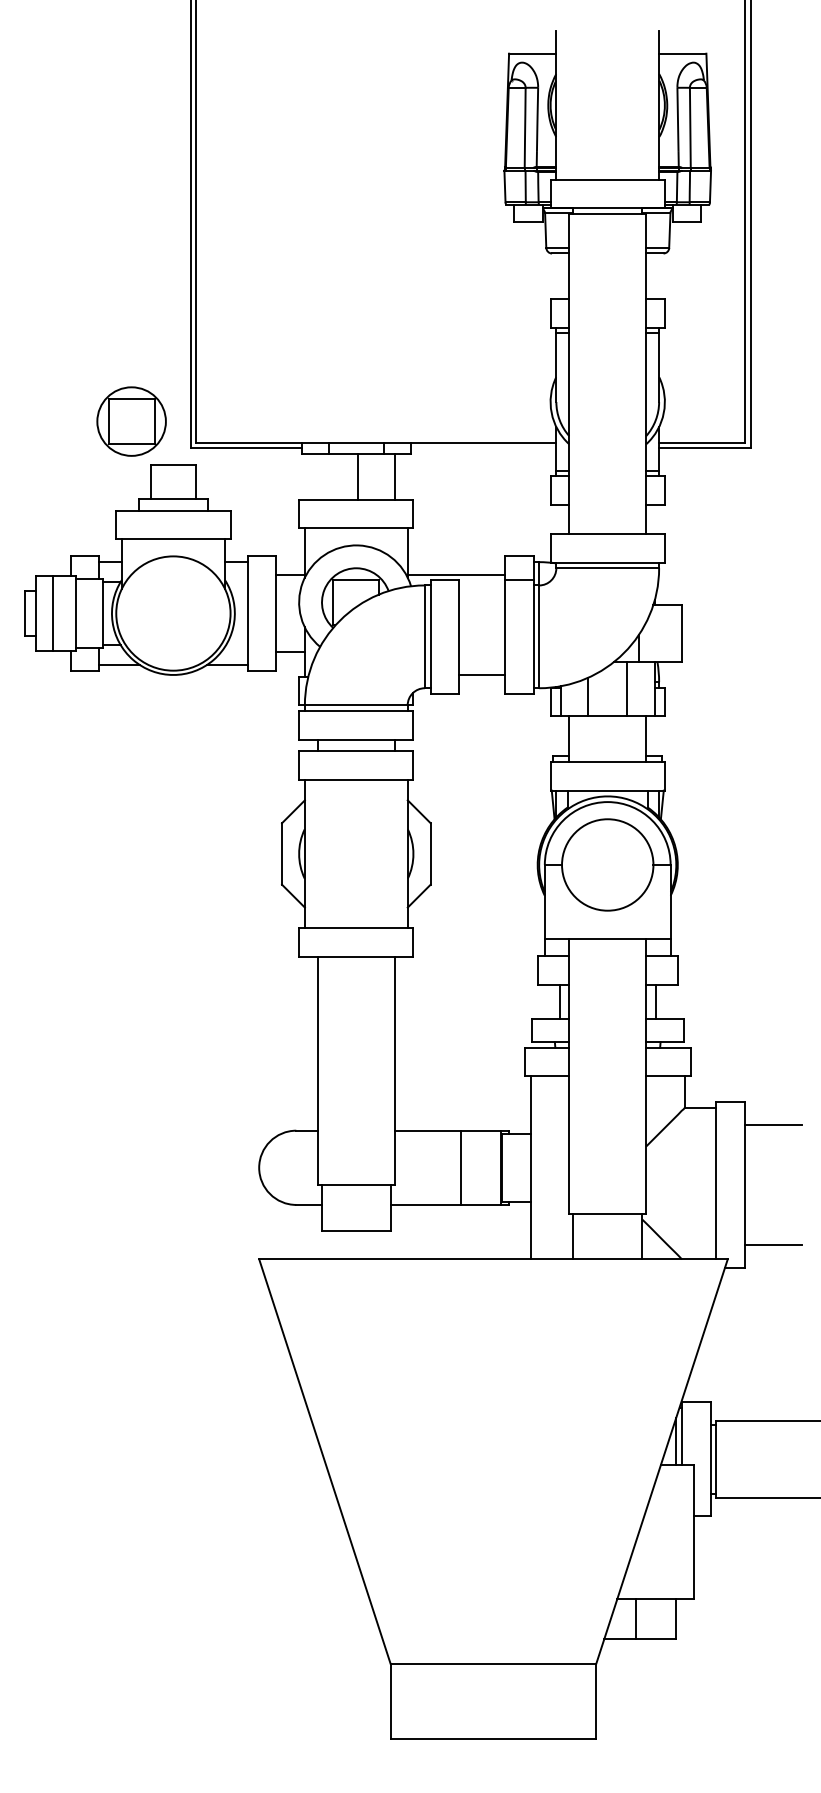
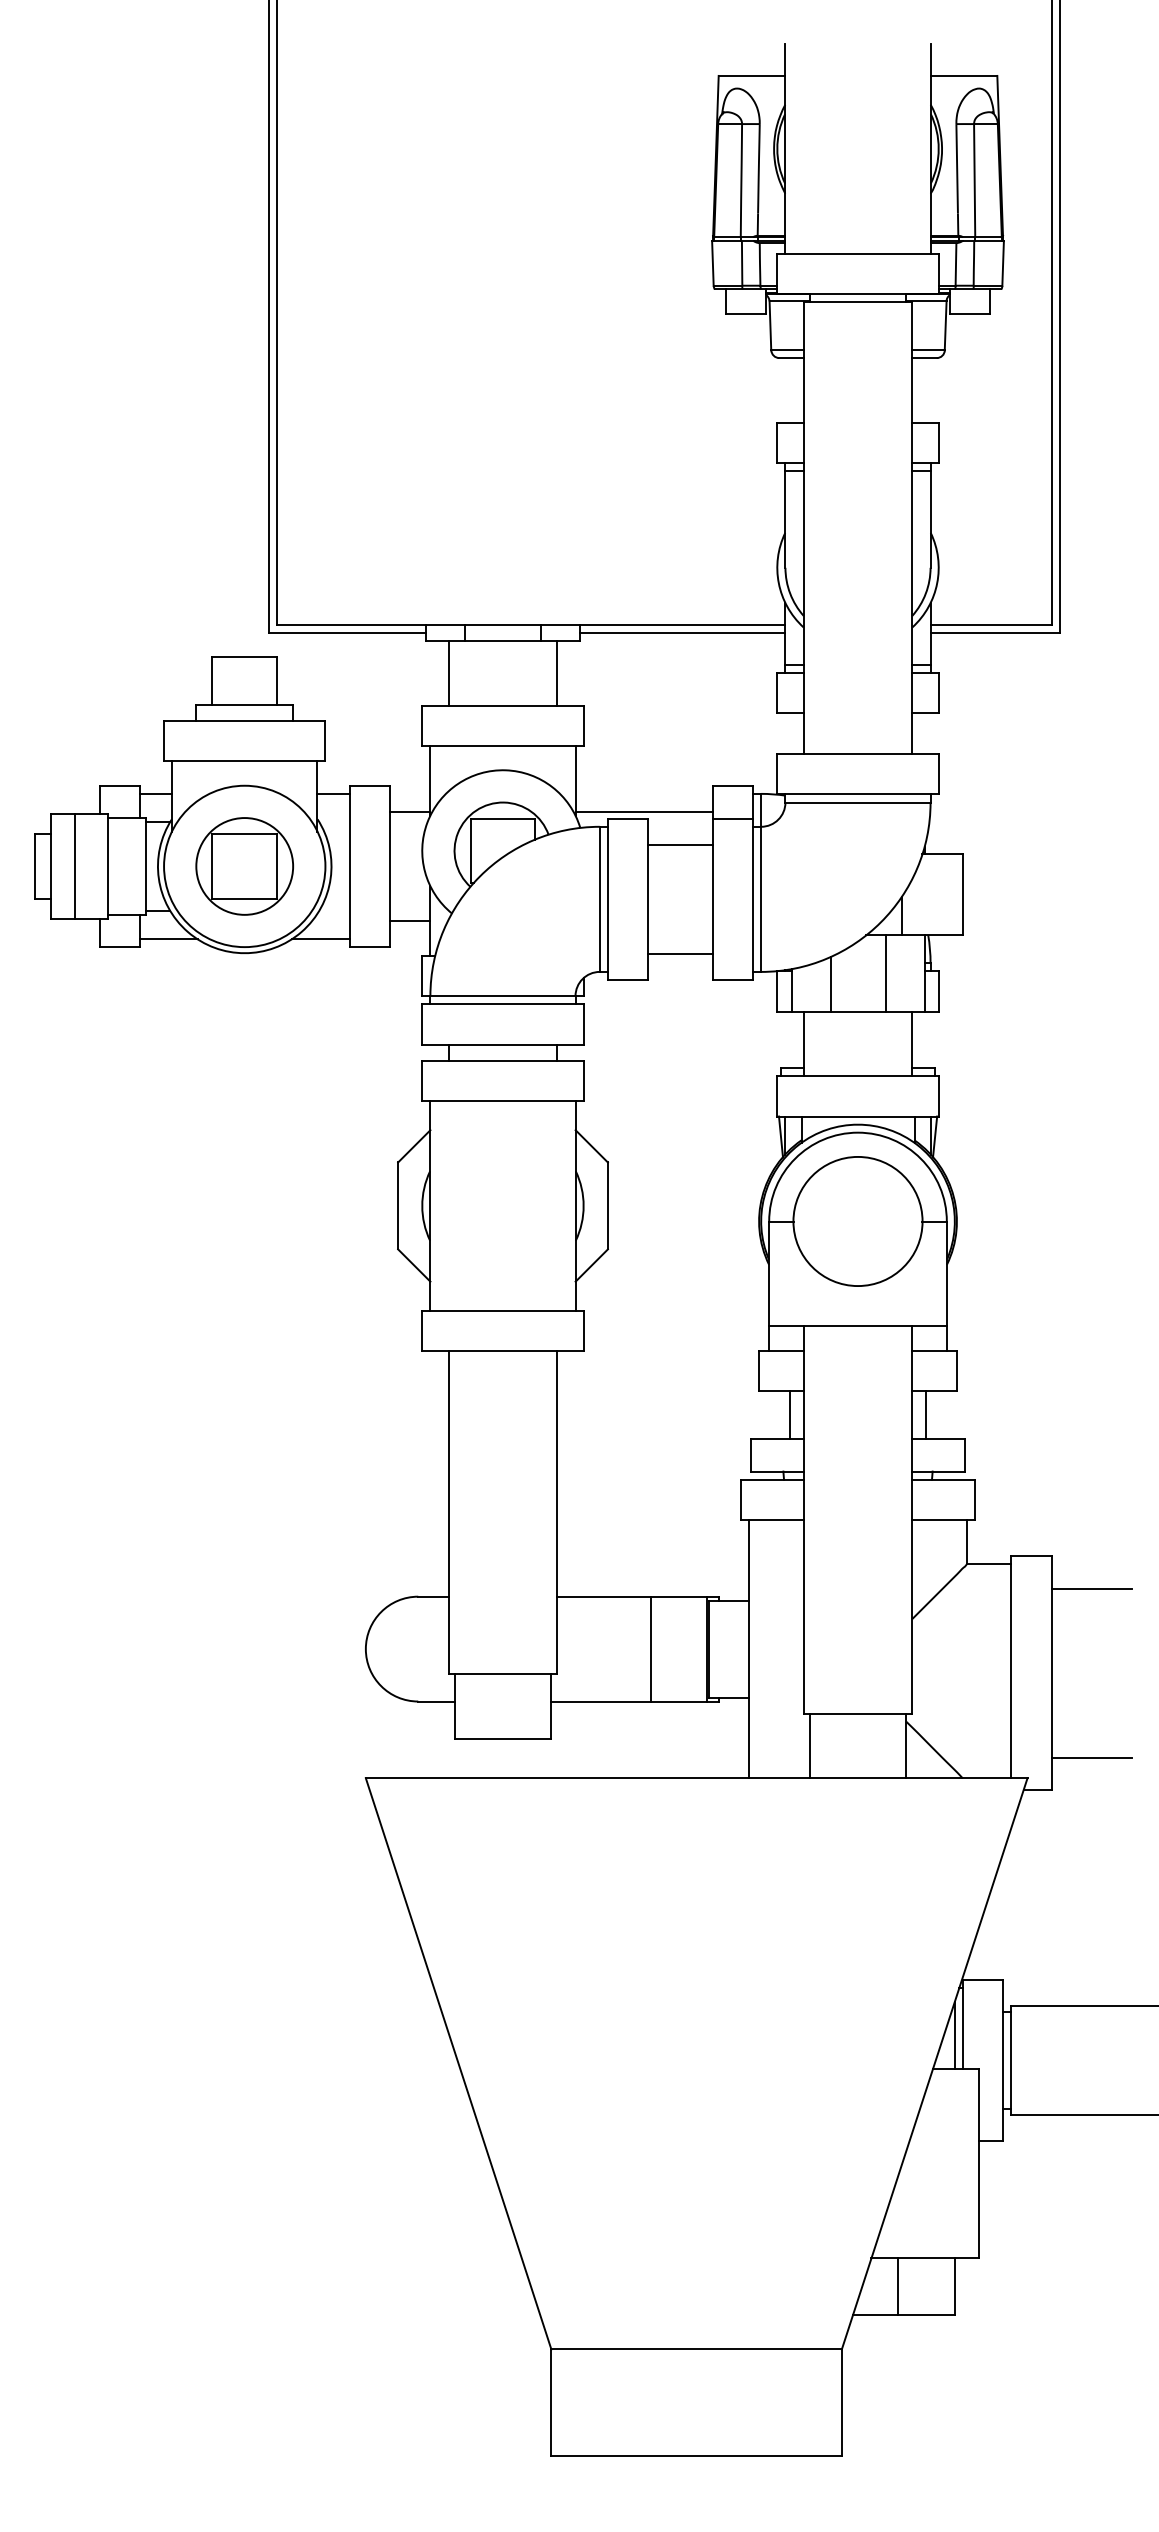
part: (131, 421) -> (244, 866), moved
line: (483, 448) -> (682, 633), added
line: (358, 476) -> (448, 673), moved
line: (482, 598) -> (680, 845), added

